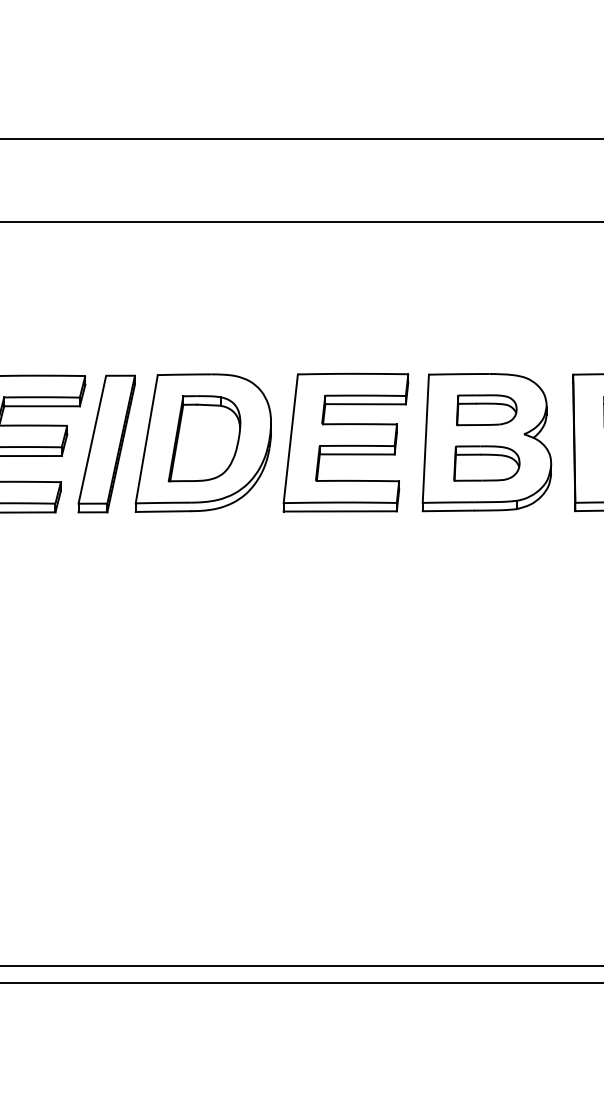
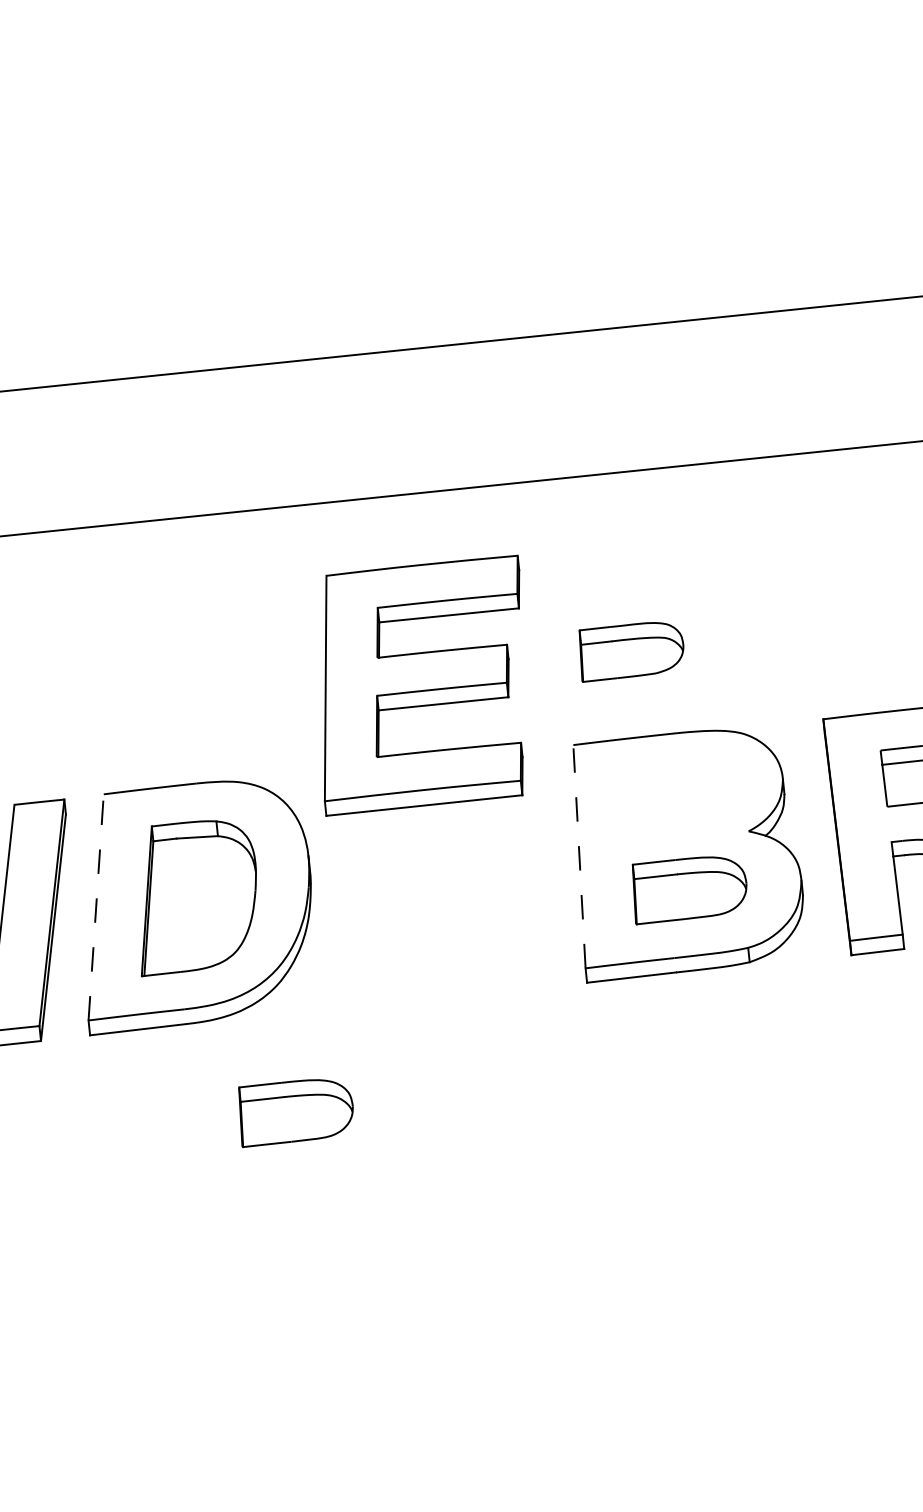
part: (486, 410) -> (631, 651), moved
line: (146, 438) -> (95, 906), solid -> dashed
line: (425, 438) -> (578, 856), solid -> dashed
part: (345, 442) -> (421, 685), moved
part: (248, 567) -> (295, 1111), added

